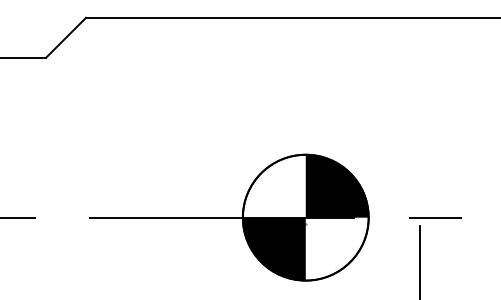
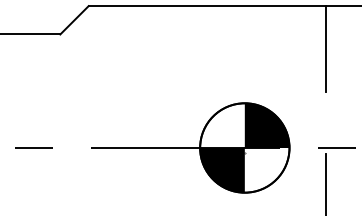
line: (420, 79) -> (326, 49), added

